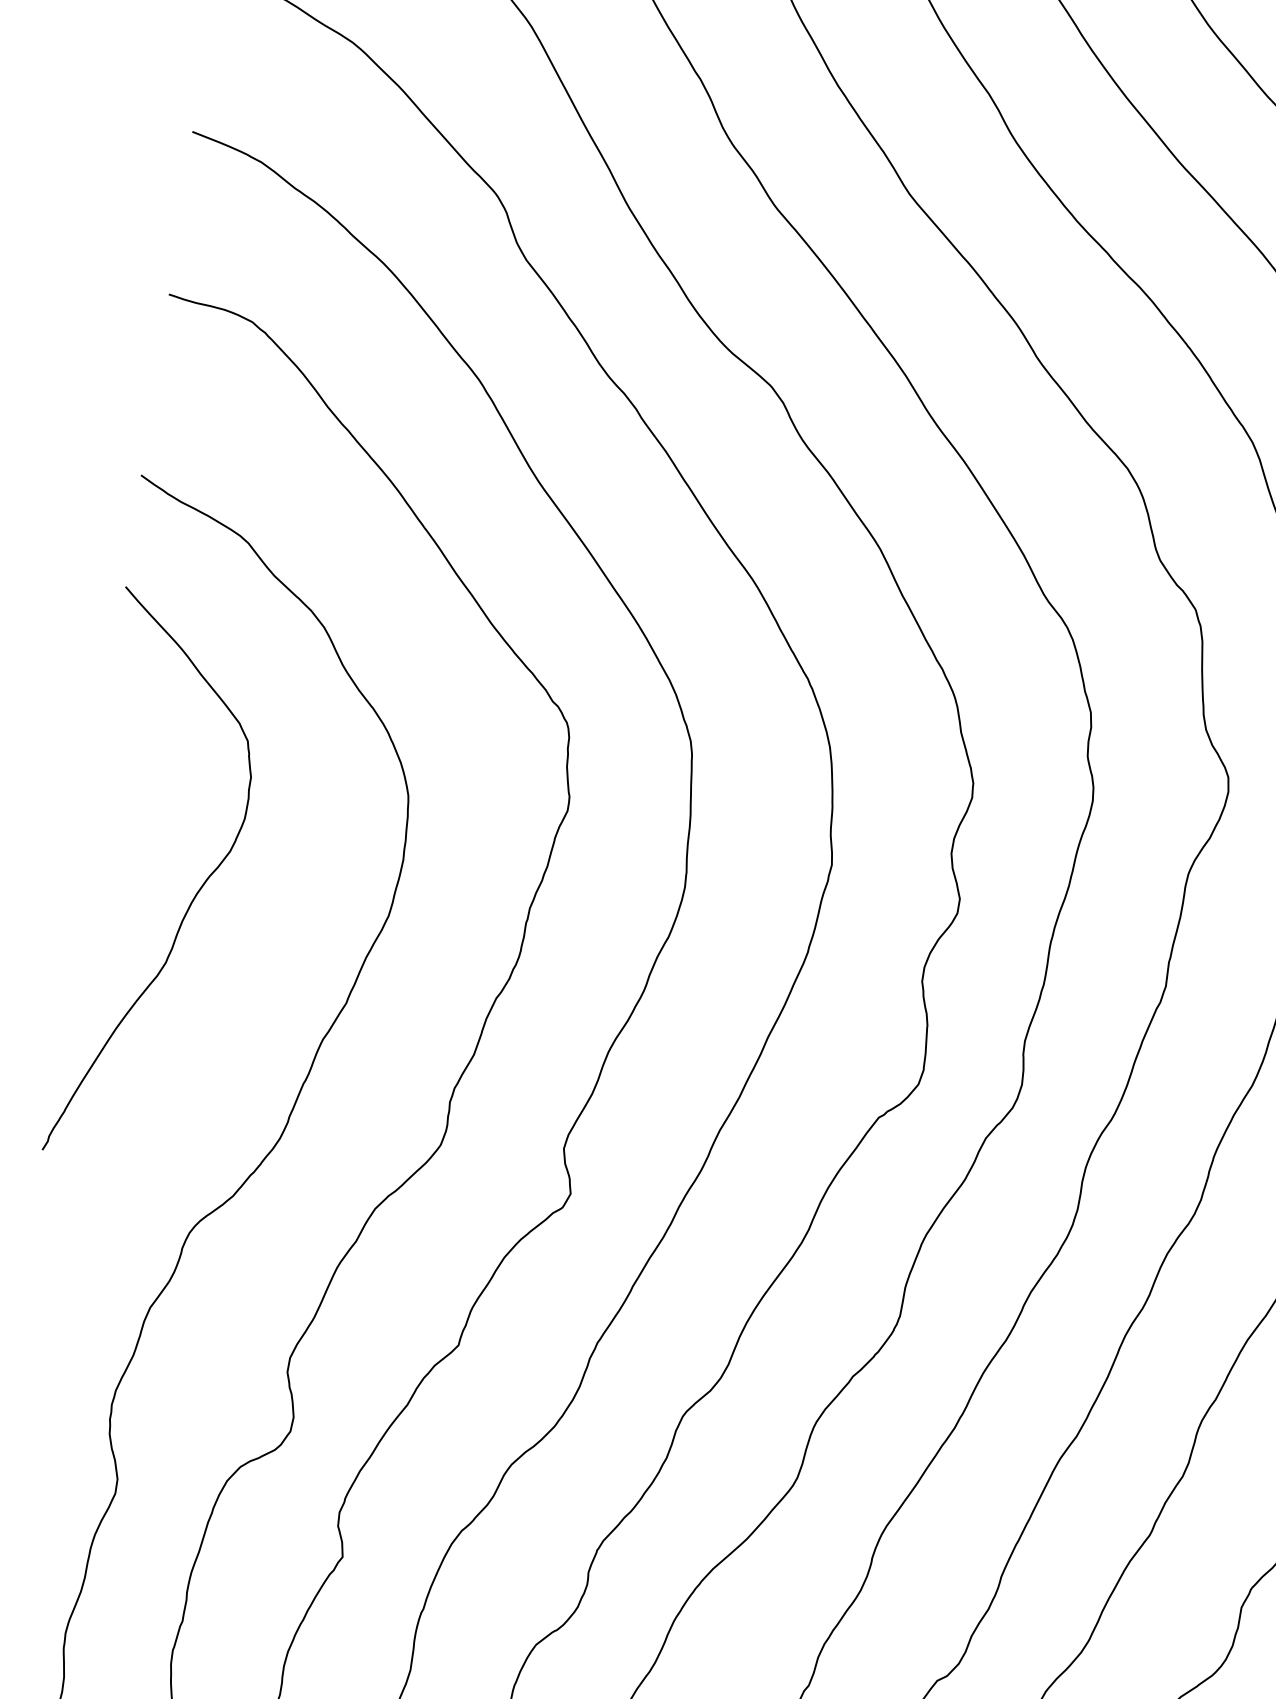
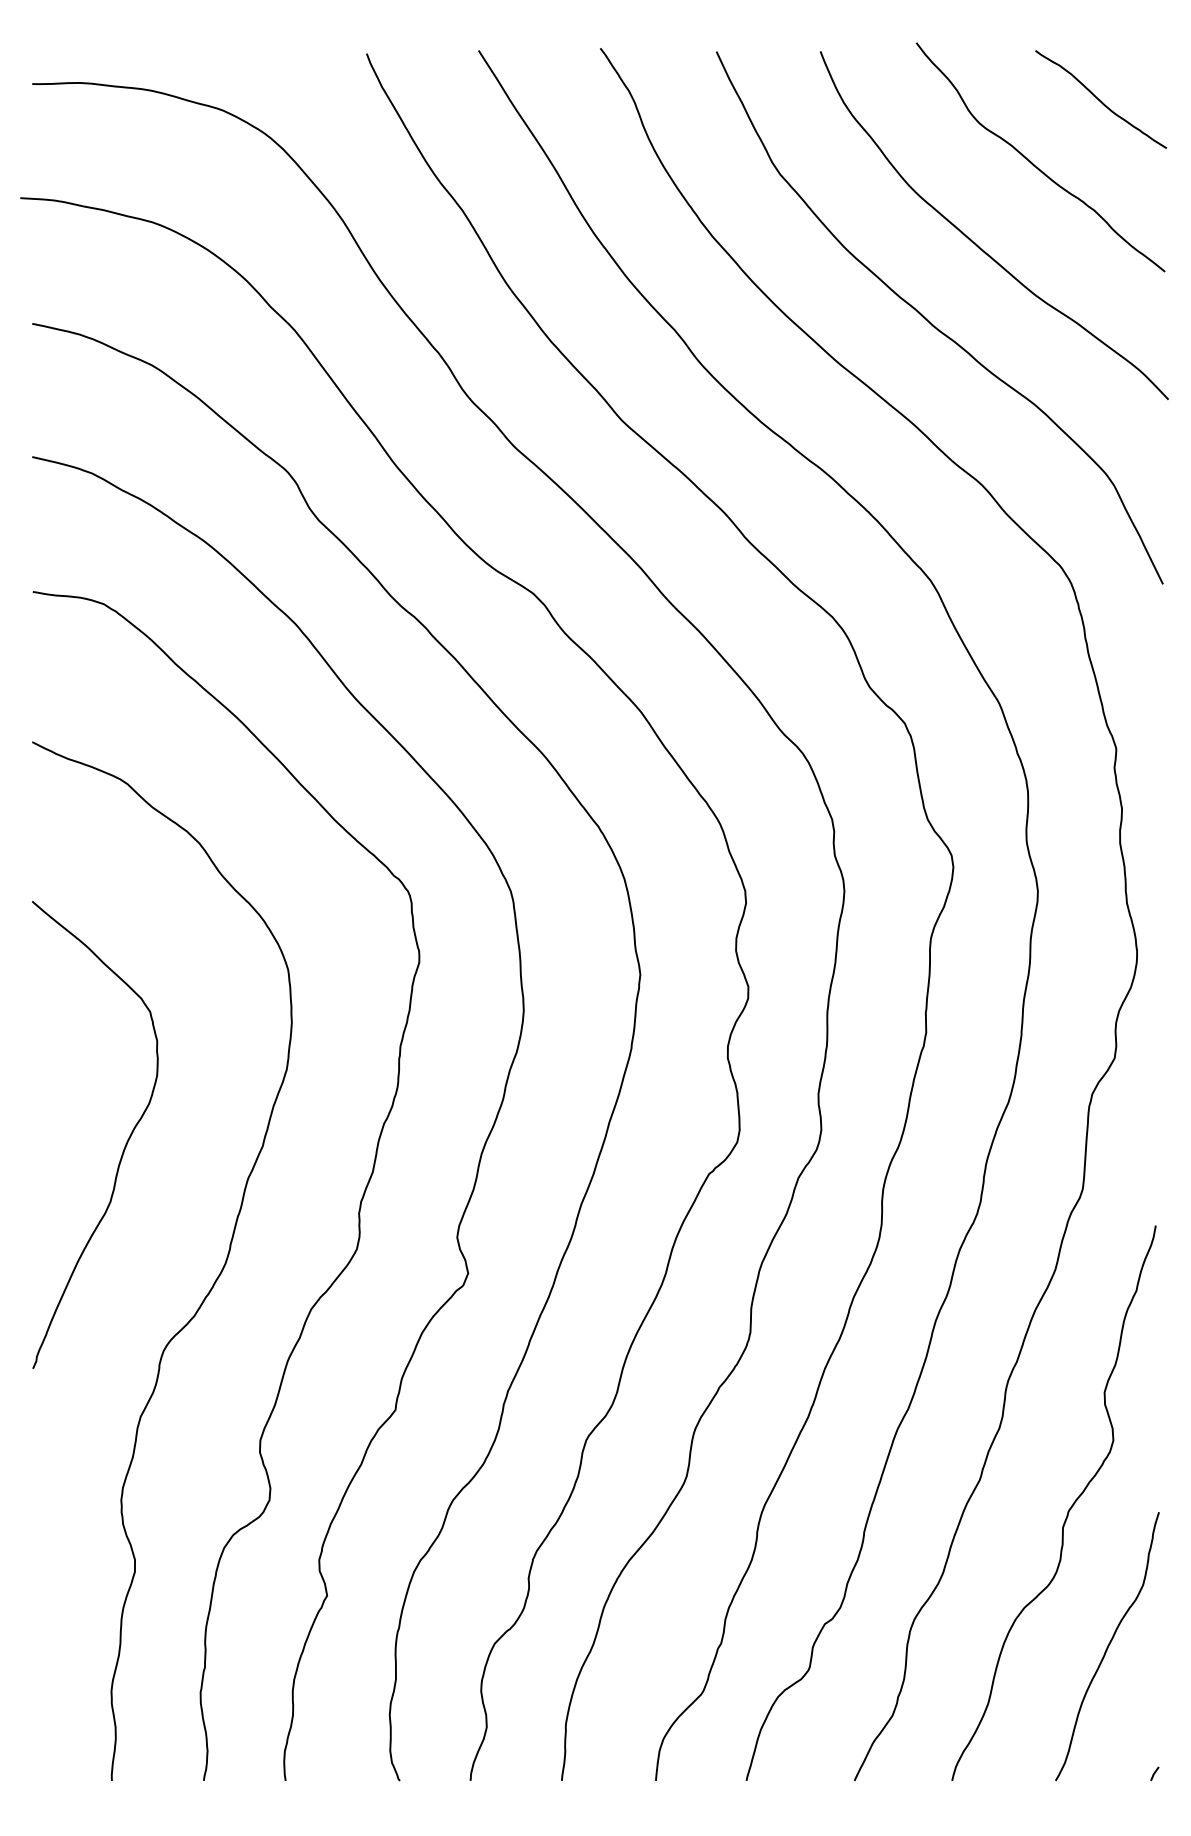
curve: (191, 900) -> (123, 1148), moved

